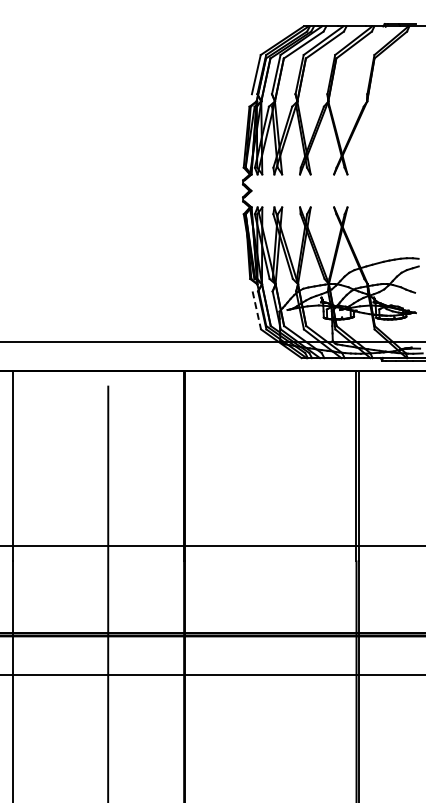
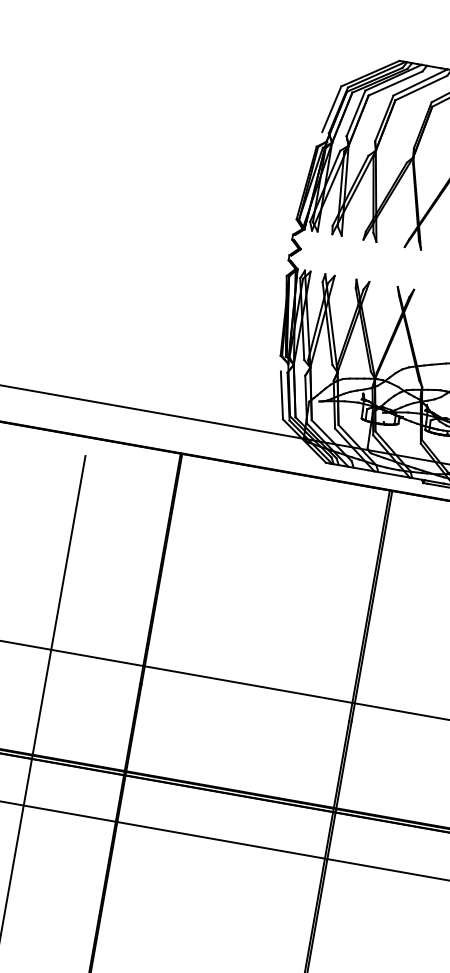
line: (256, 310) -> (281, 395), dashed -> solid

